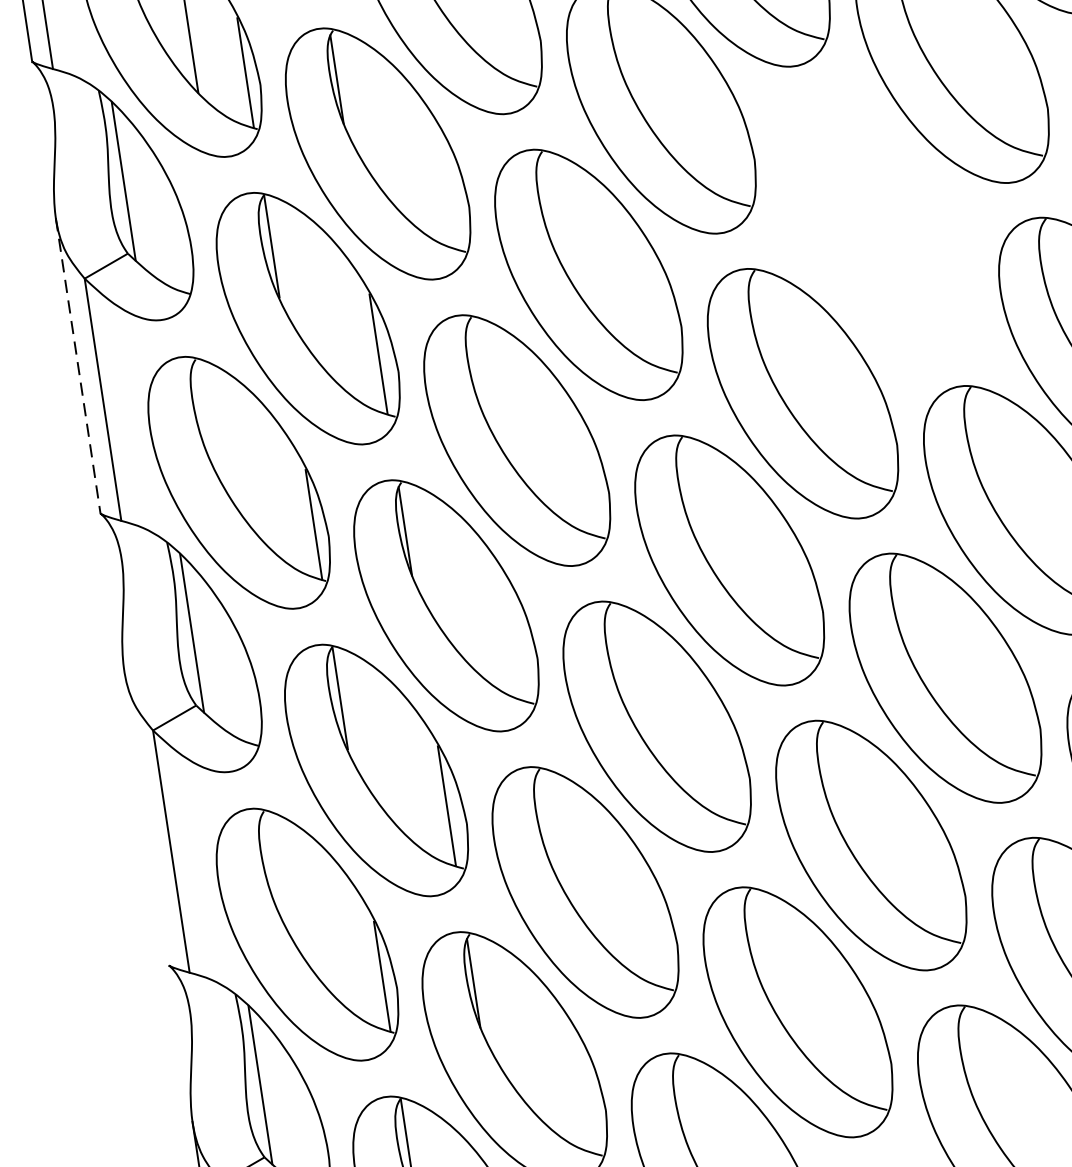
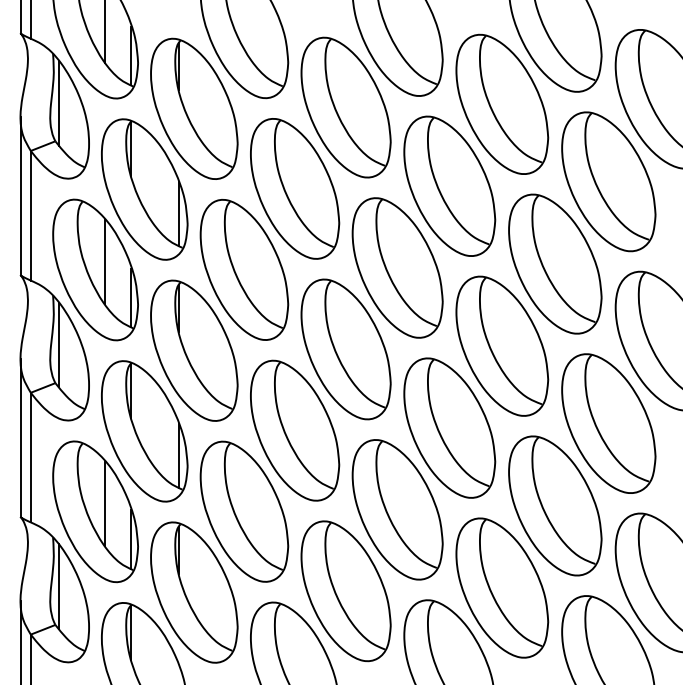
part: (876, 224) -> (449, 185), added
line: (78, 366) -> (20, 196), dashed -> solid
line: (255, 464) -> (105, 261), added
line: (146, 816) -> (20, 437), added
line: (323, 916) -> (105, 503), added

